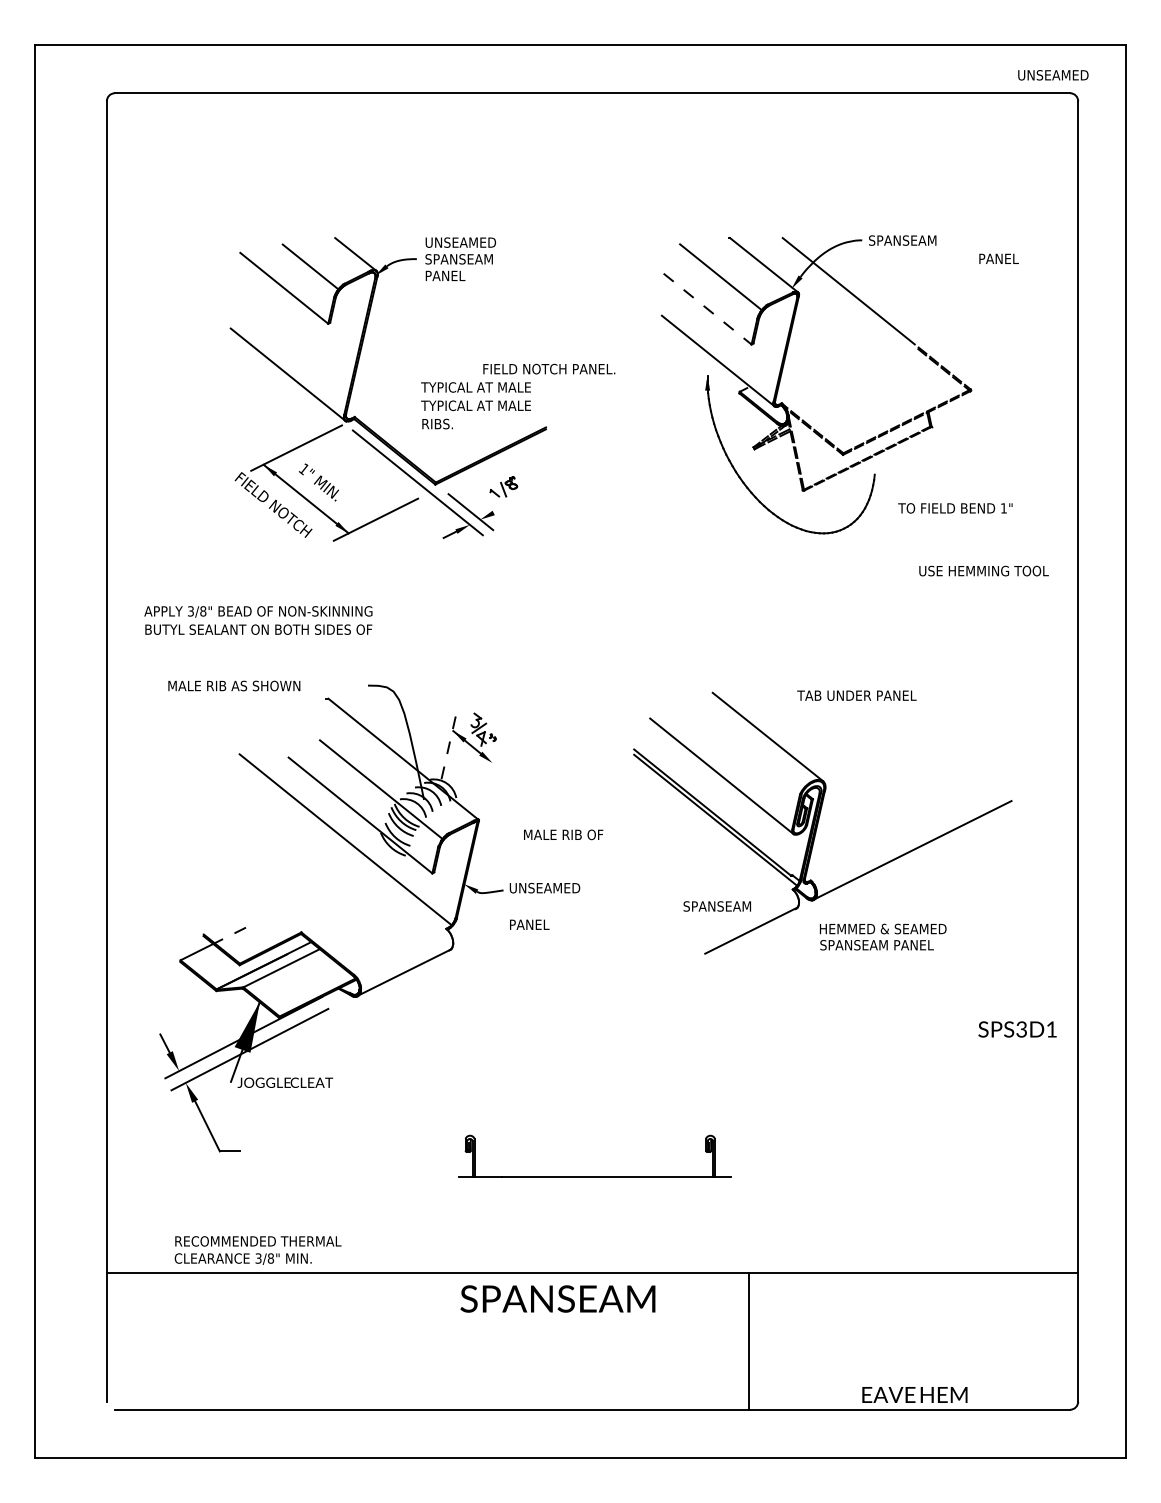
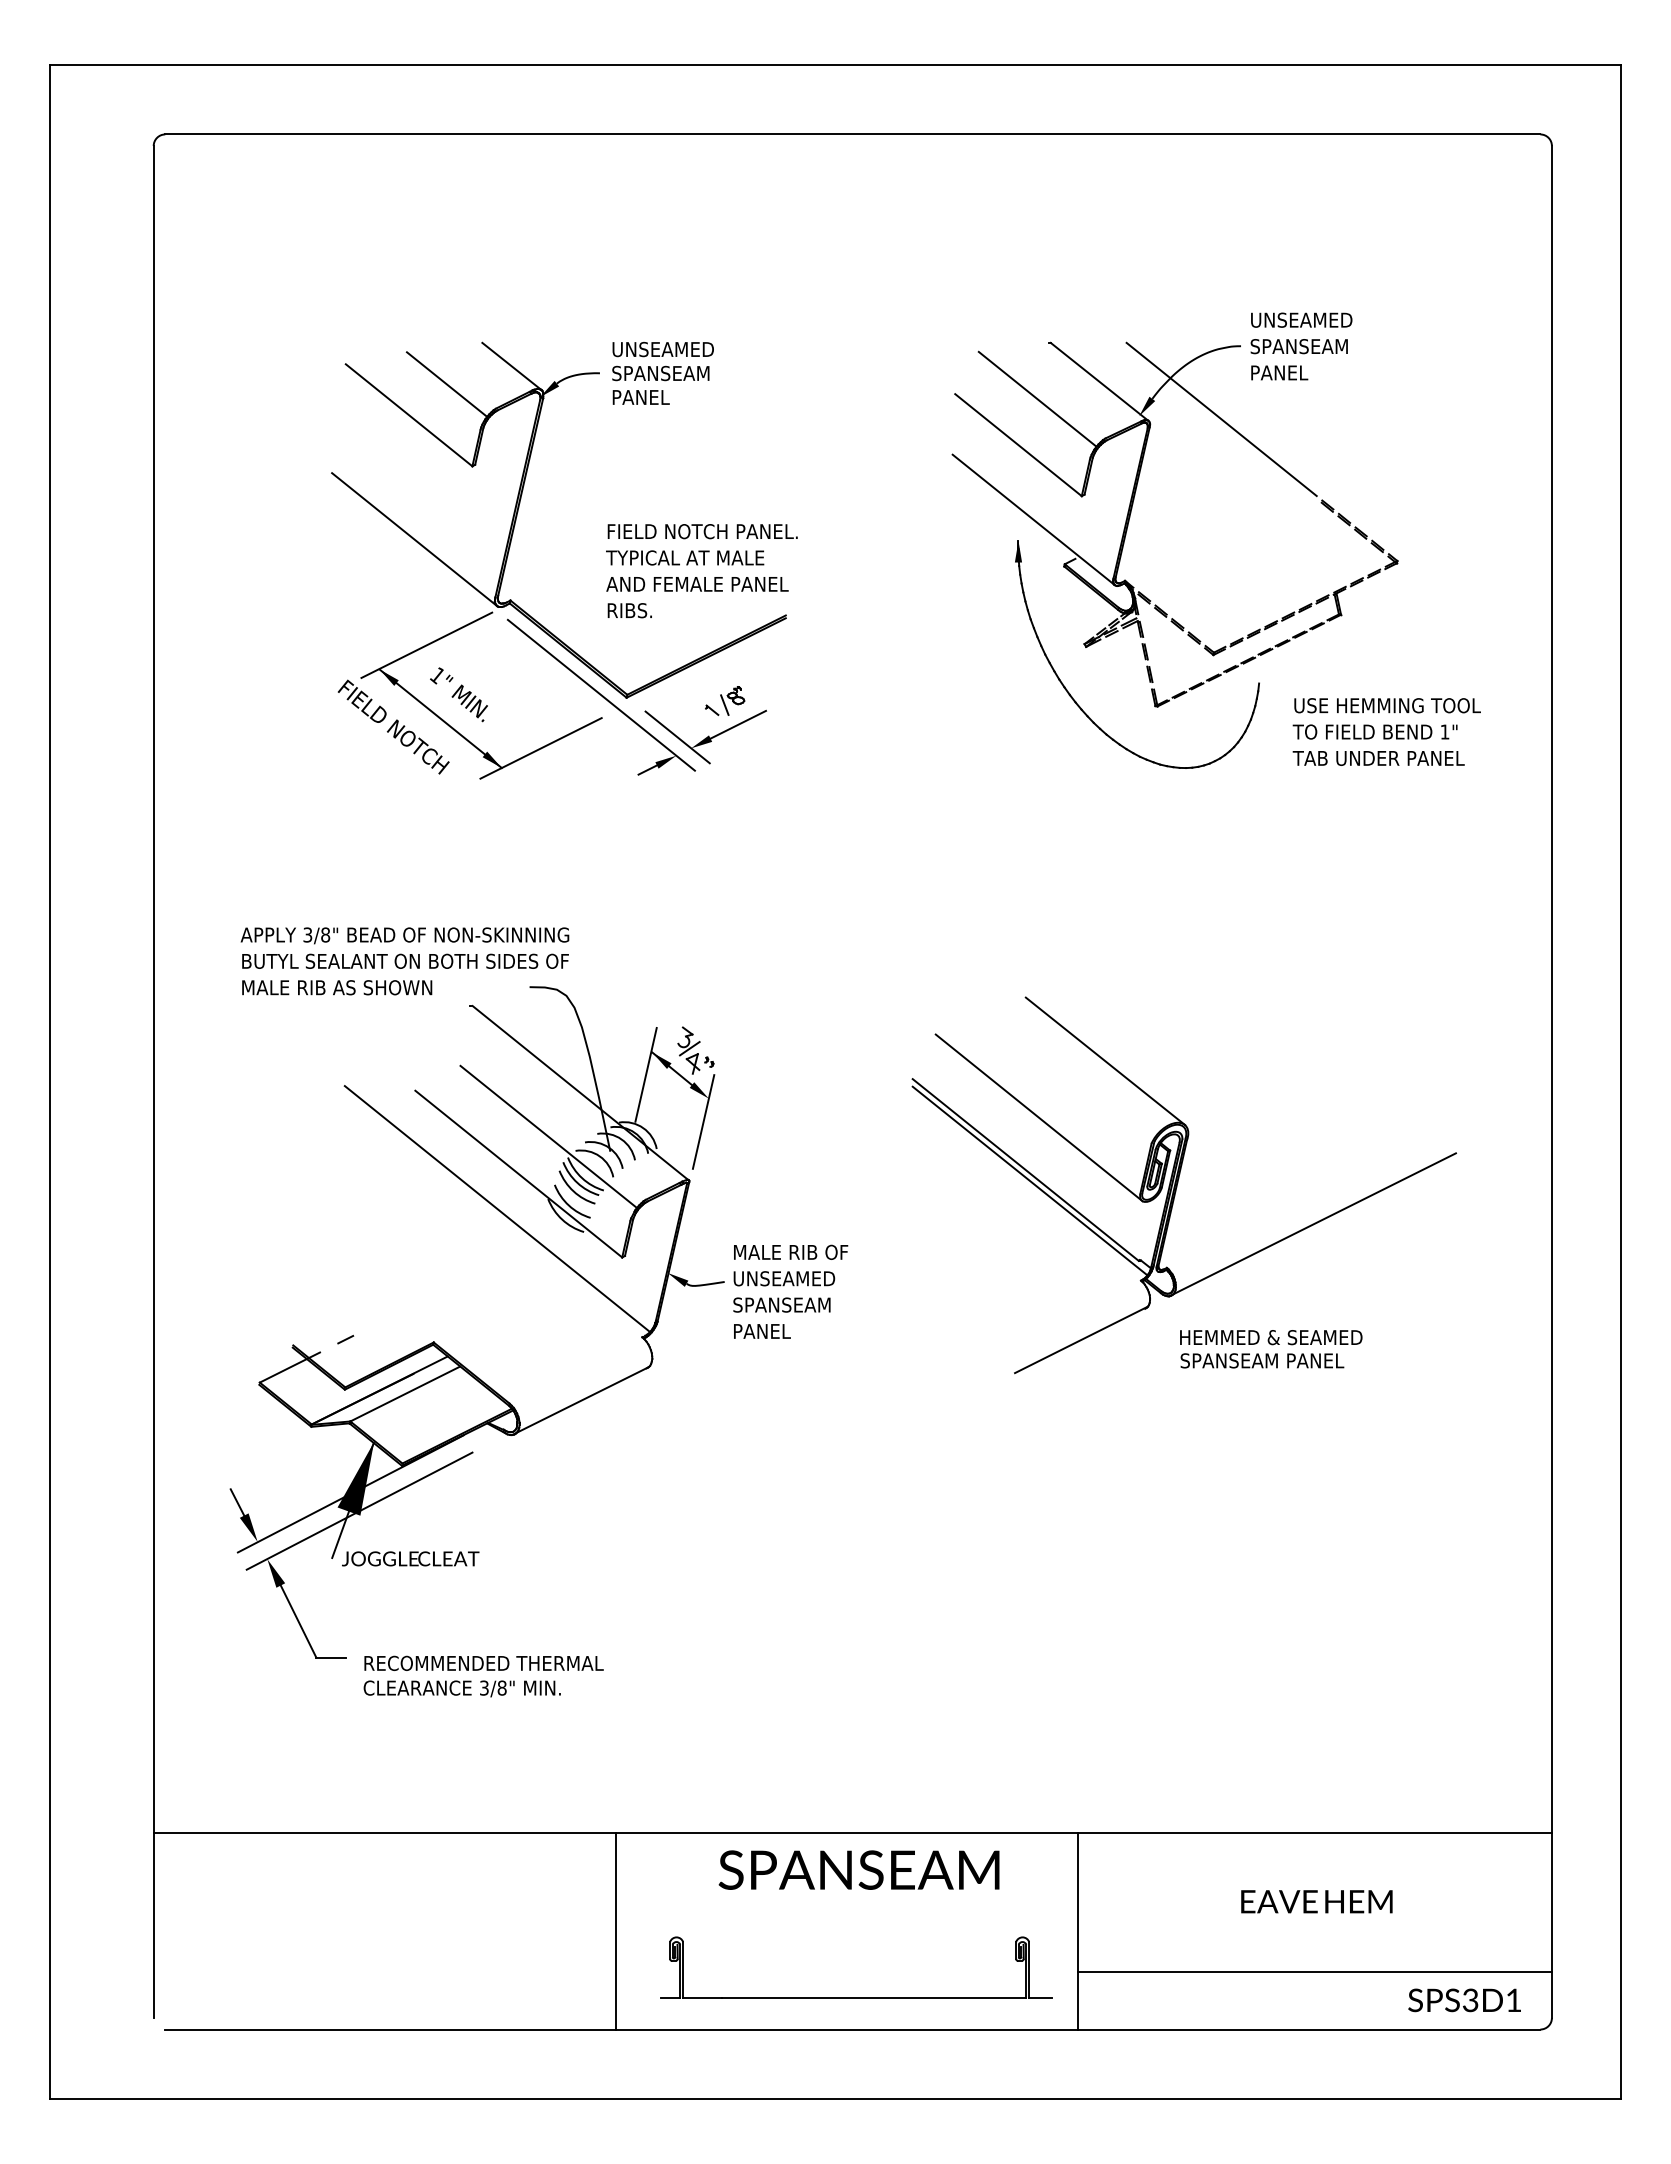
text: (1053, 75) -> (1301, 320), moved
text: (998, 258) -> (1278, 372), moved
line: (708, 309) -> (1019, 445), dashed -> solid
text: (549, 368) -> (703, 530), moved
text: (484, 405) -> (697, 583), TYPICAL AT MALE -> AND FEMALE PANEL
line: (512, 502) -> (737, 723), added
text: (983, 570) -> (1386, 704), moved
text: (258, 620) -> (405, 948), moved
text: (856, 695) -> (1378, 758), moved
line: (449, 746) -> (646, 1074), dashed -> solid
line: (488, 778) -> (703, 1120), added
text: (563, 834) -> (790, 1251), moved
text: (716, 906) -> (780, 1305), moved
text: (1017, 1029) -> (1464, 2000), moved
part: (594, 1176) -> (855, 1996), moved
text: (257, 1250) -> (482, 1676), moved
text: (557, 1298) -> (858, 1869), moved
line: (427, 1341) -> (615, 1931), added
line: (913, 1369) -> (1314, 1971), added
text: (914, 1394) -> (1316, 1901), moved

